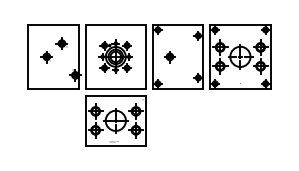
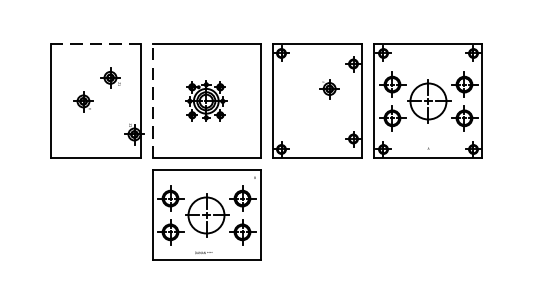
line: (54, 24) -> (97, 43), solid -> dashed
line: (85, 56) -> (152, 100), solid -> dashed
part: (115, 56) -> (205, 100), size x0.7
part: (169, 57) -> (328, 90), moved

